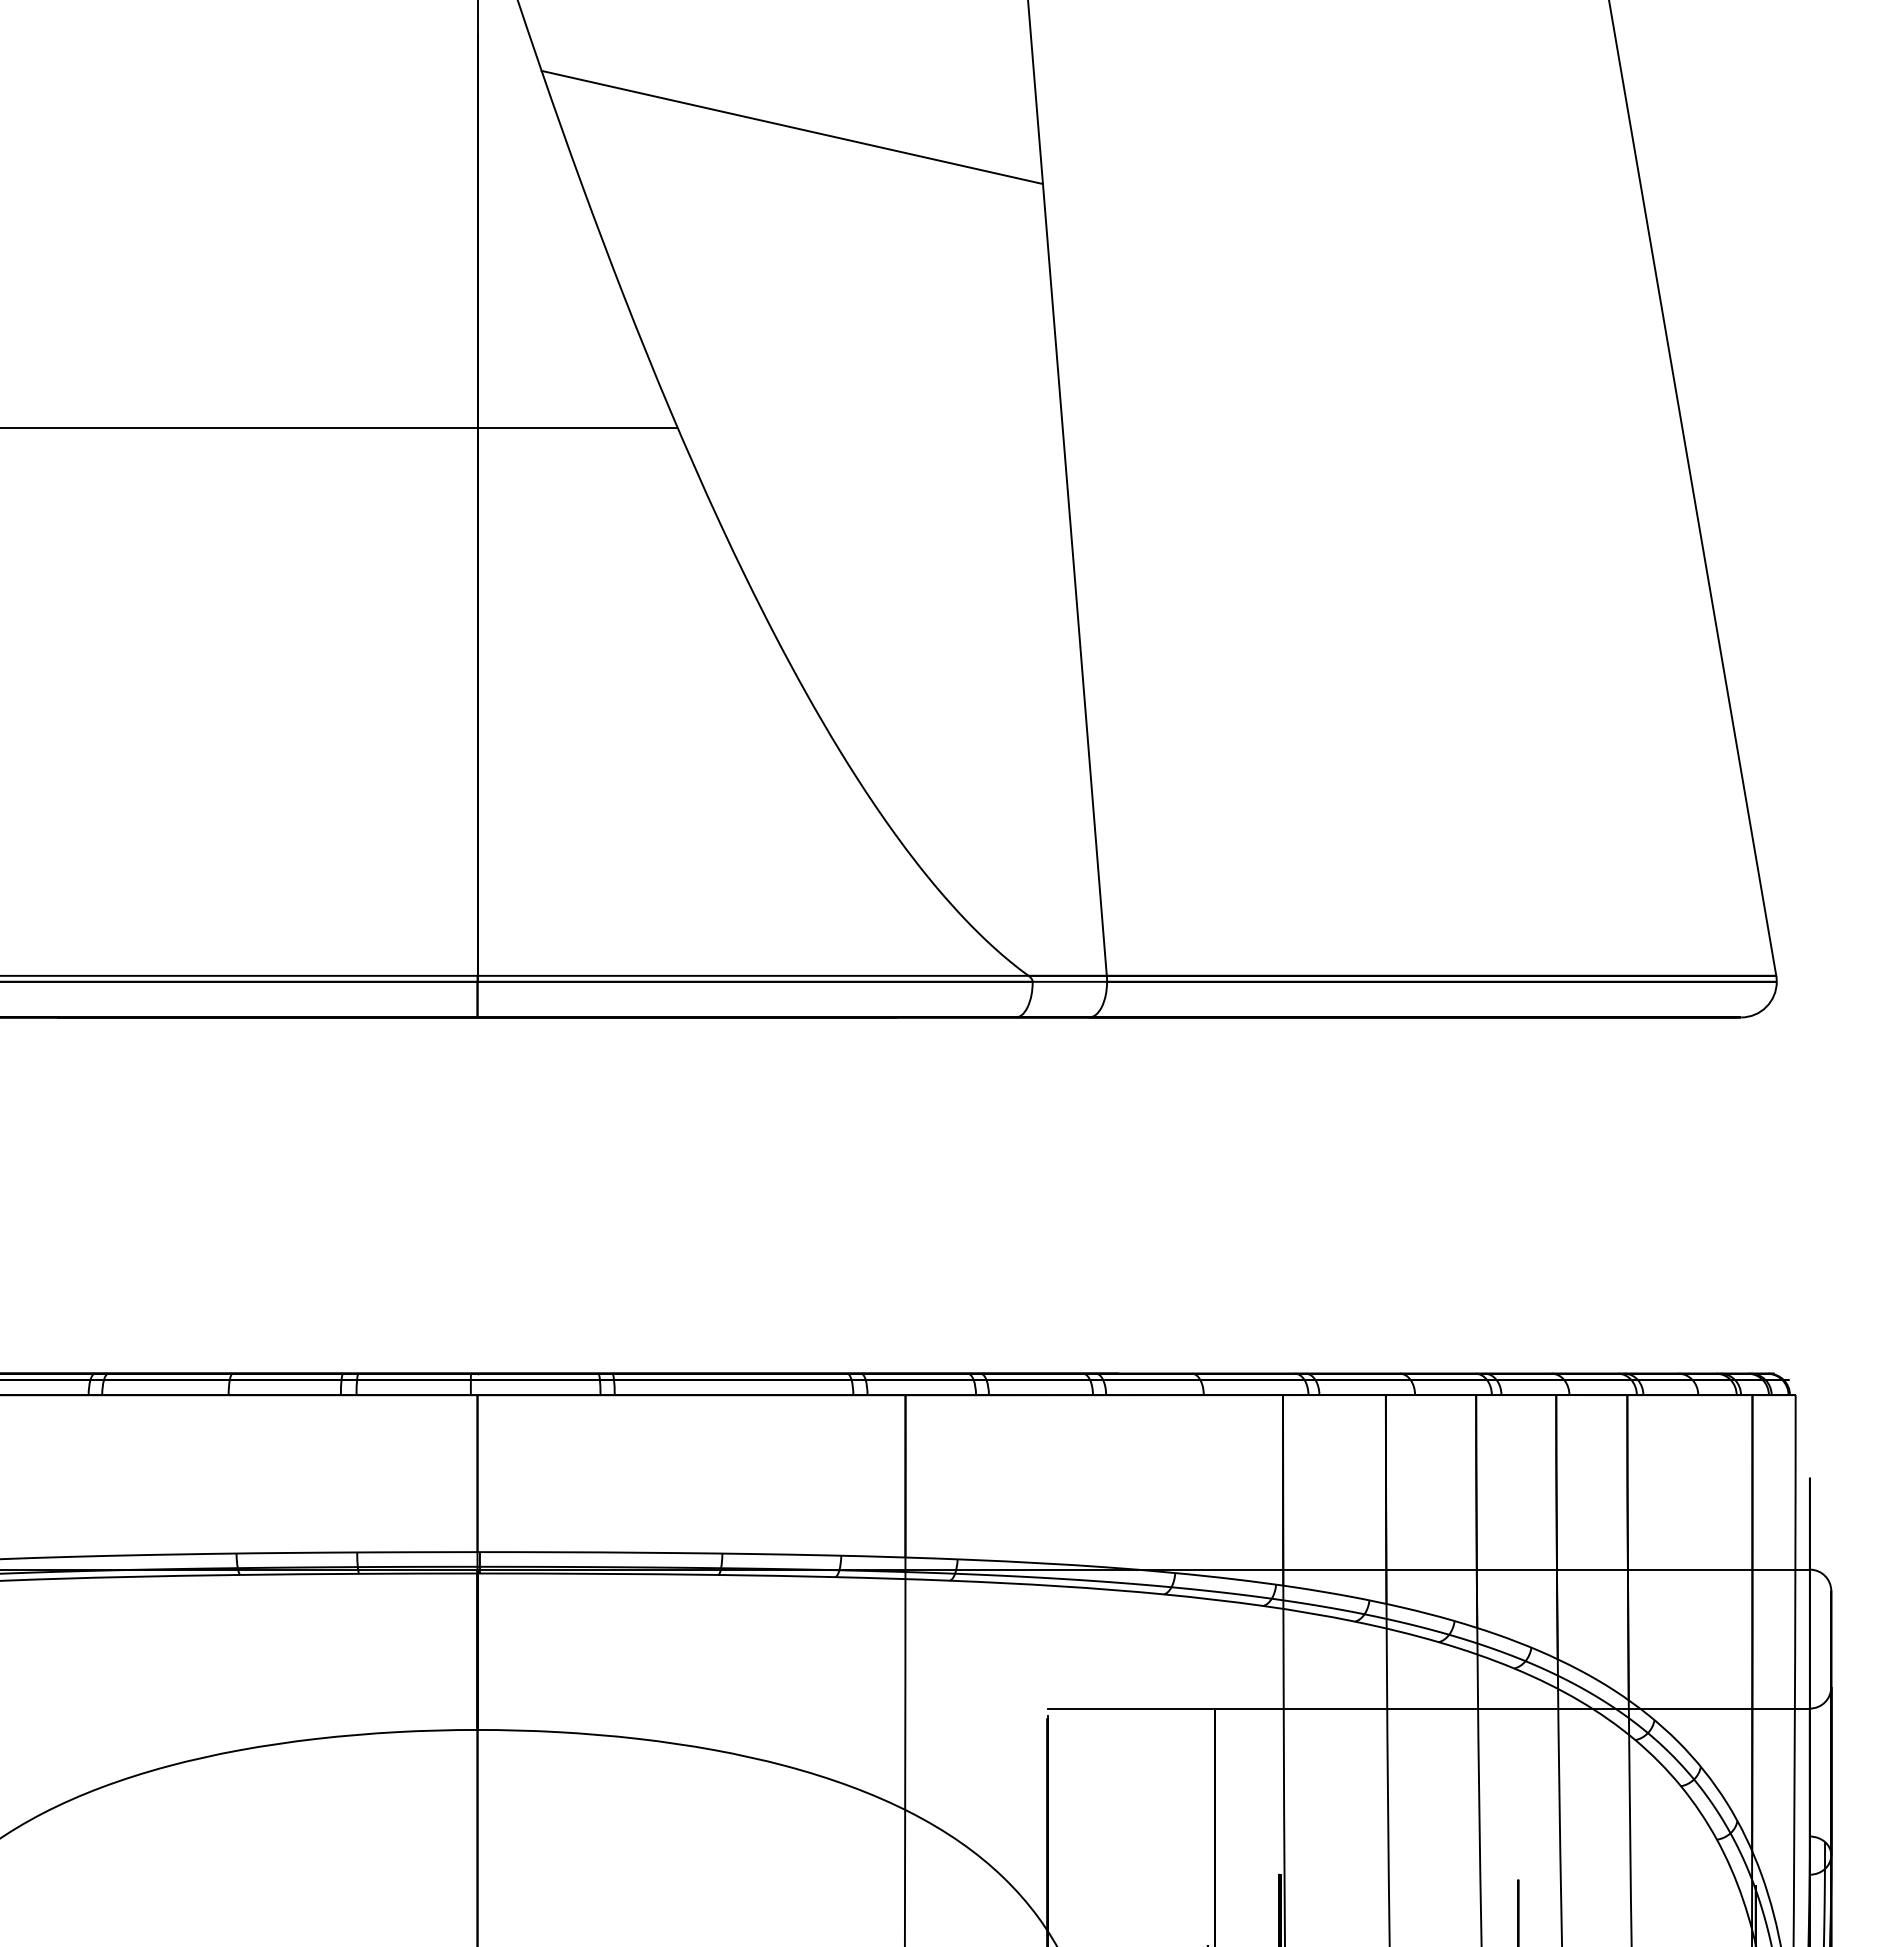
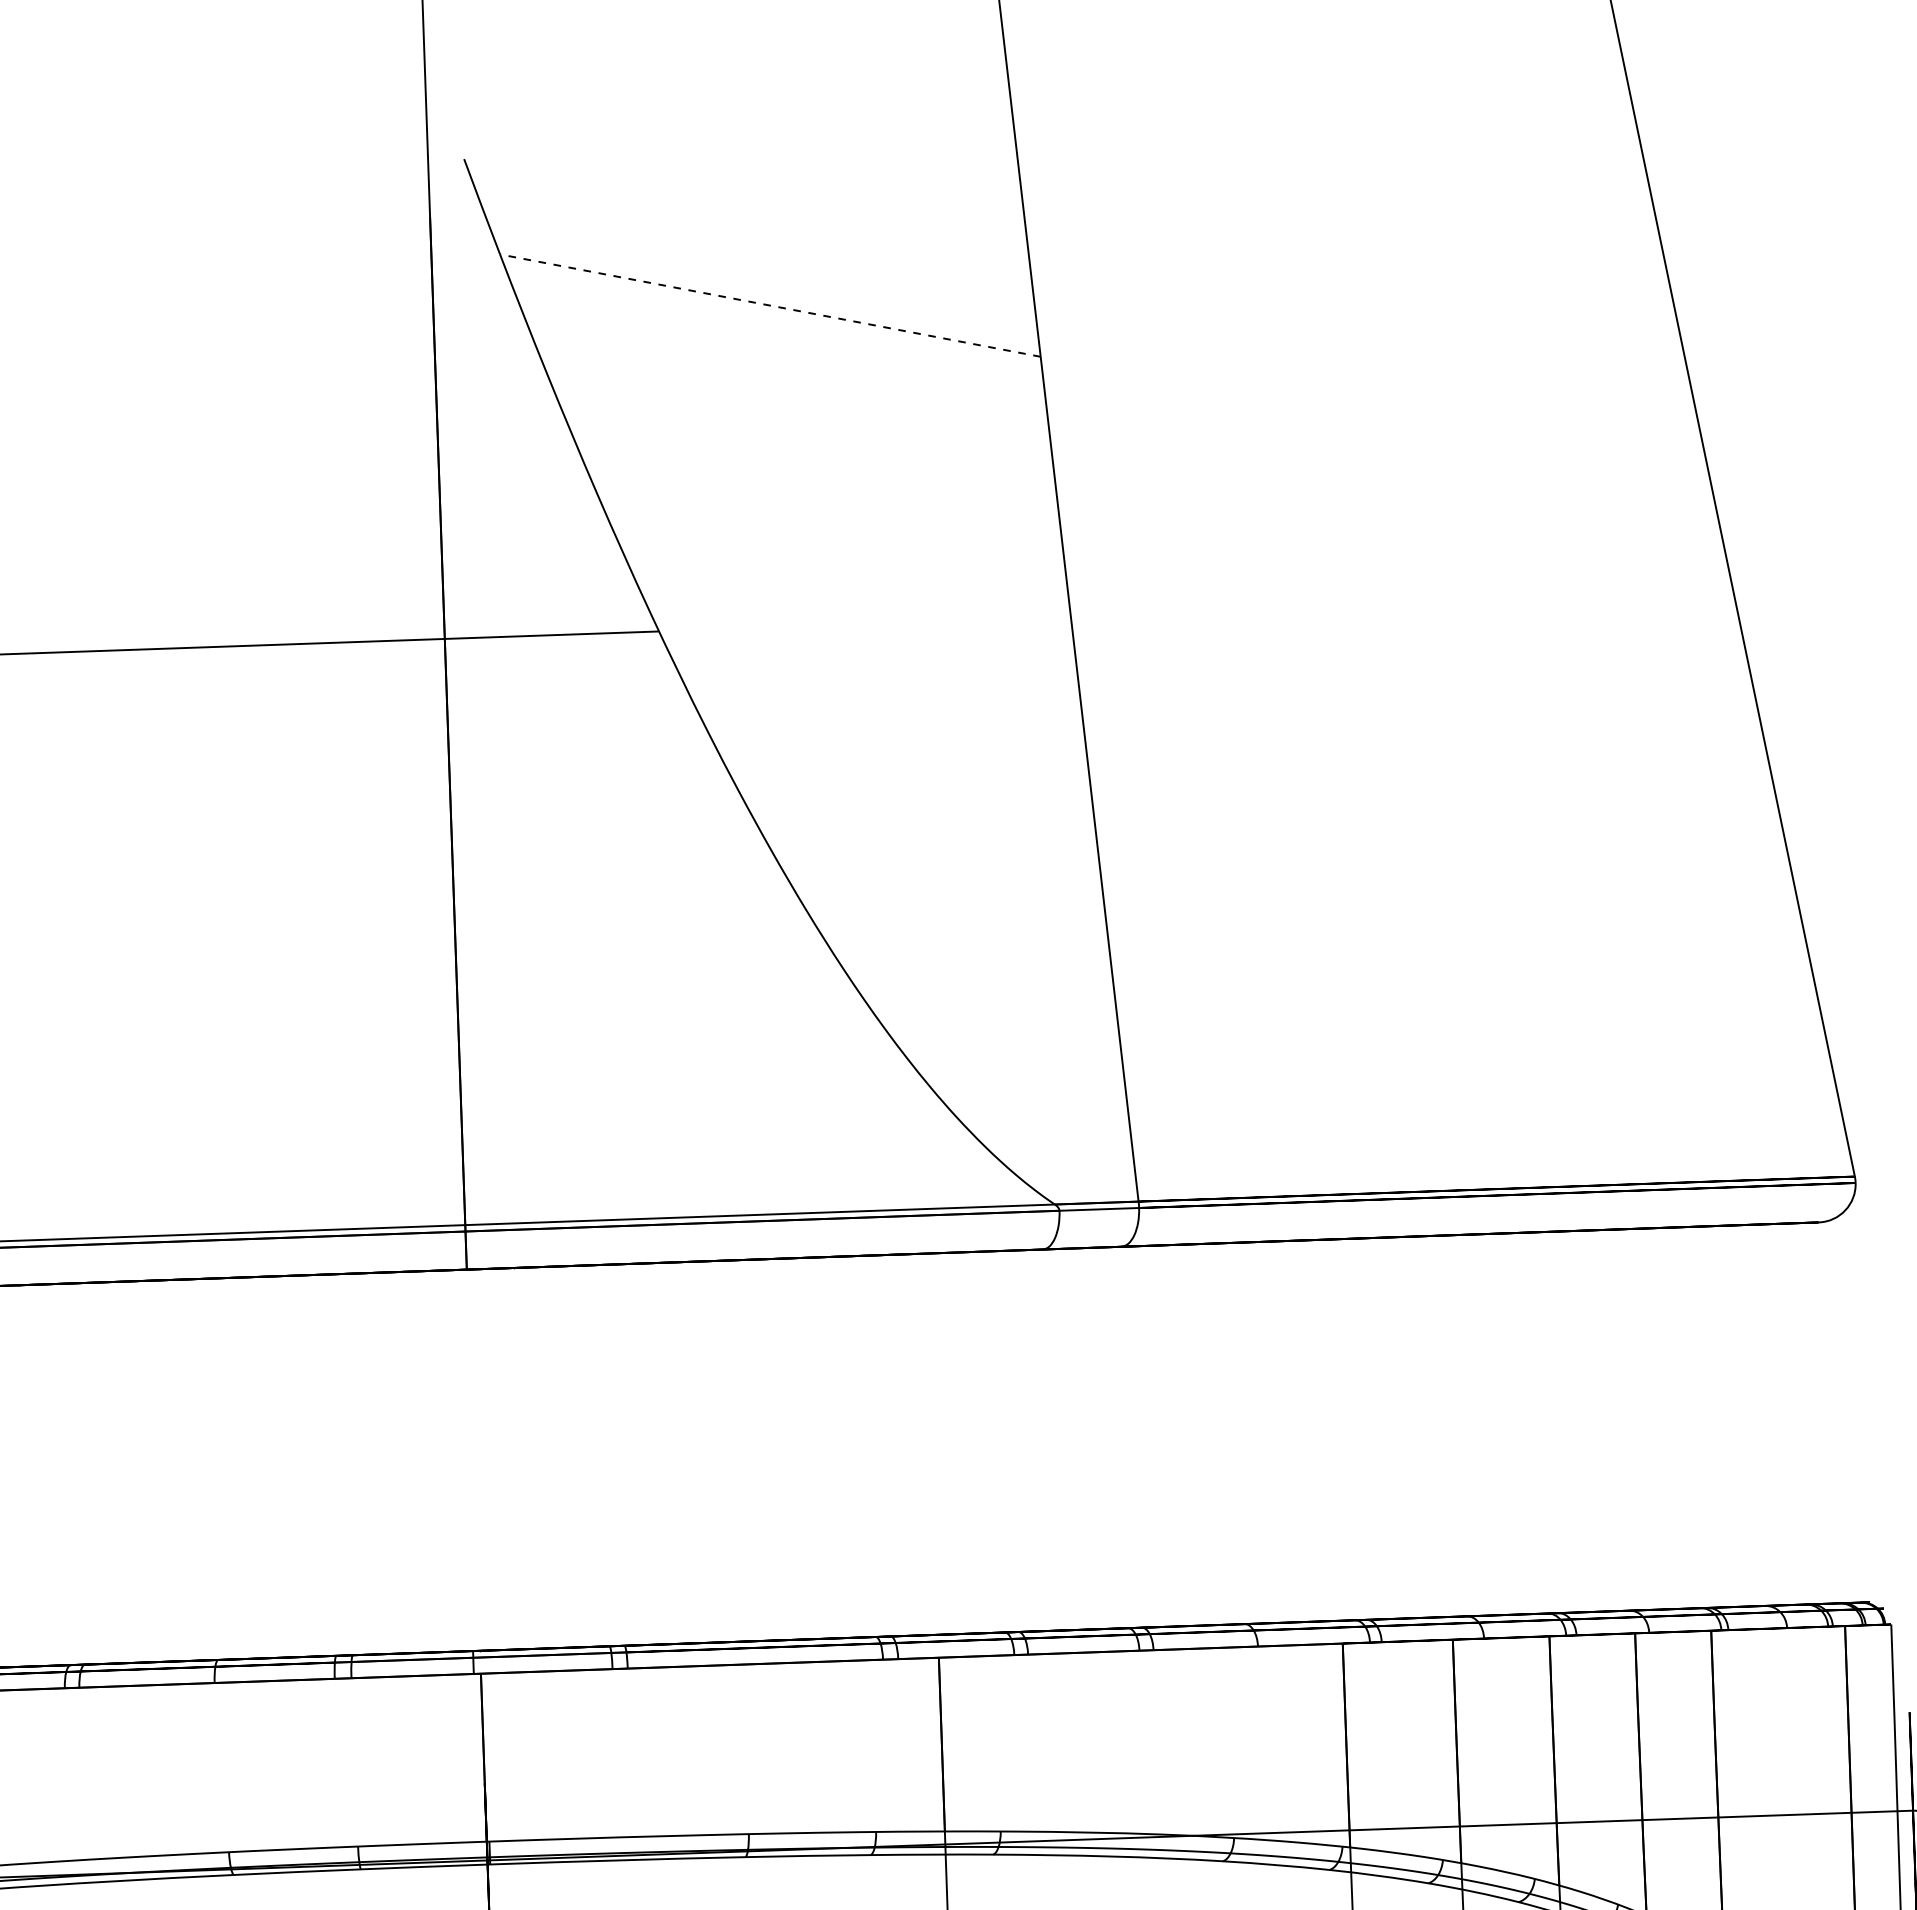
line: (792, 127) -> (770, 305), solid -> dashed

